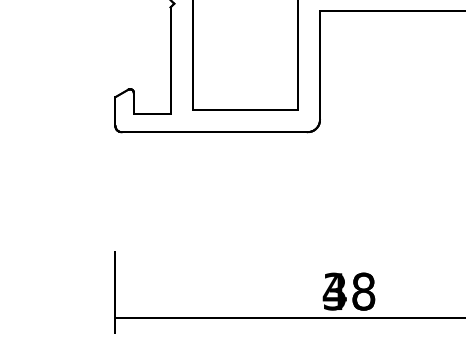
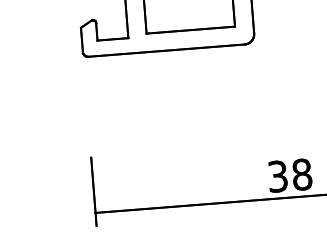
text: (334, 291) -> (277, 176), 48 -> 38

